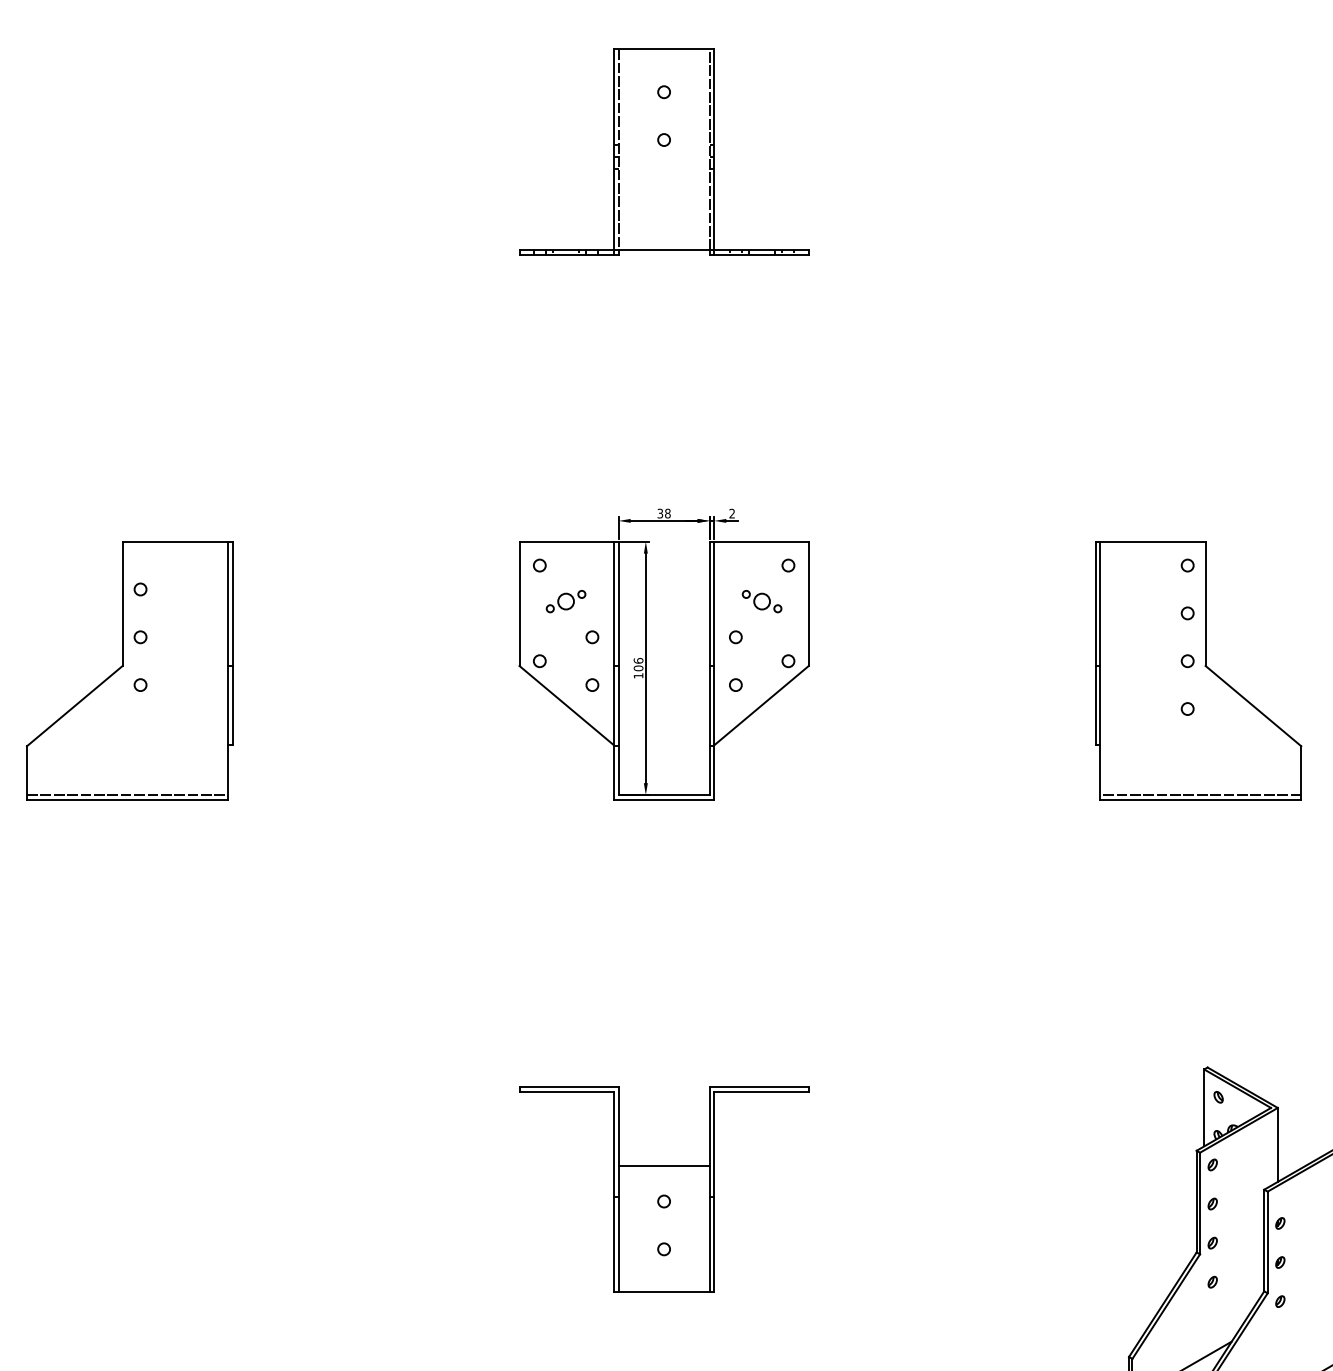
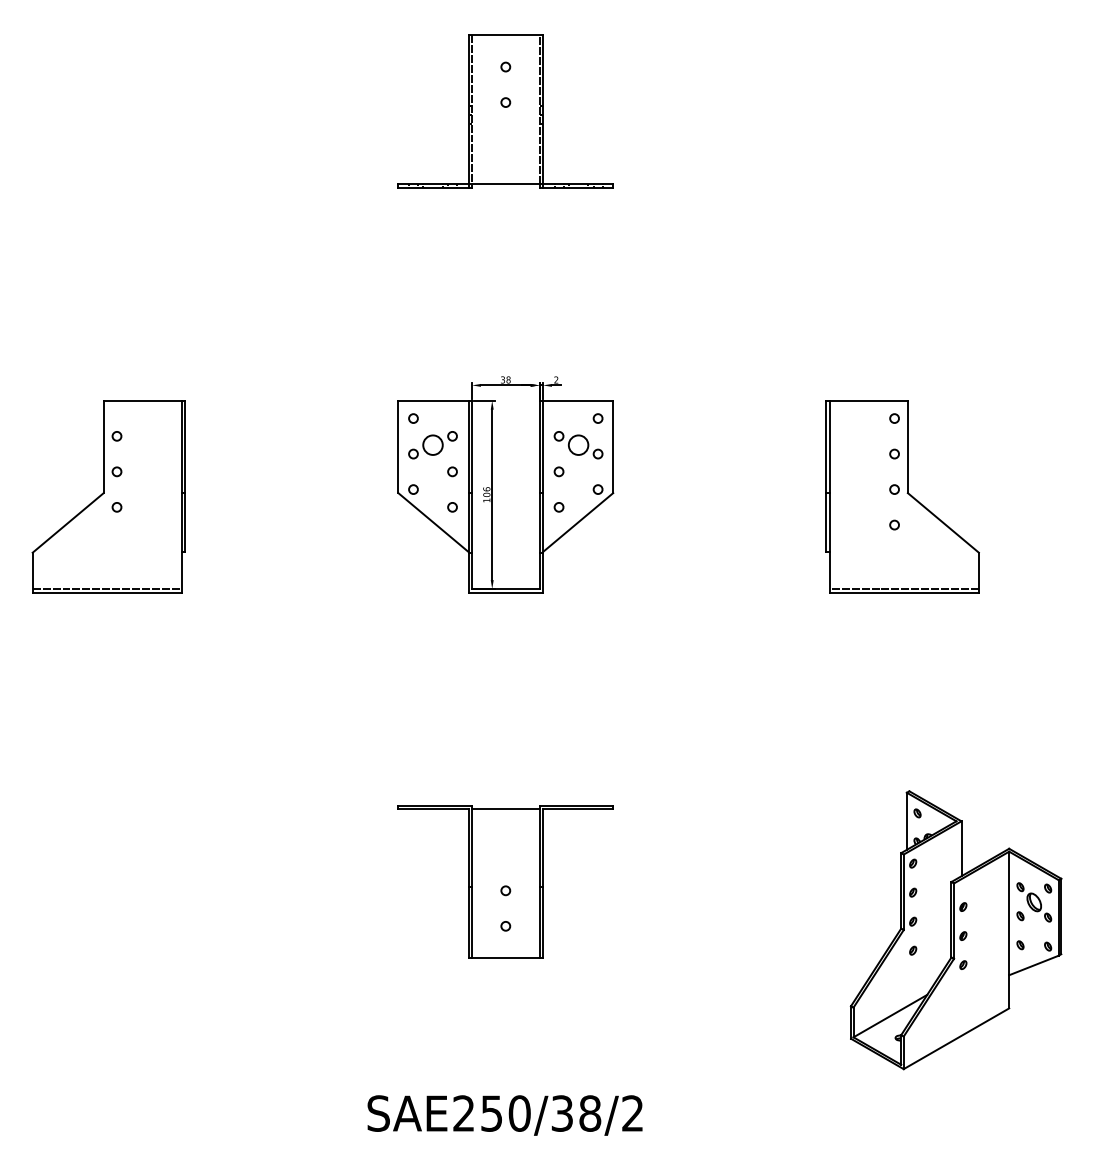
part: (565, 601) -> (432, 445), size x1.67
part: (762, 601) -> (578, 445), size x1.67
line: (663, 1166) -> (505, 809), moved

